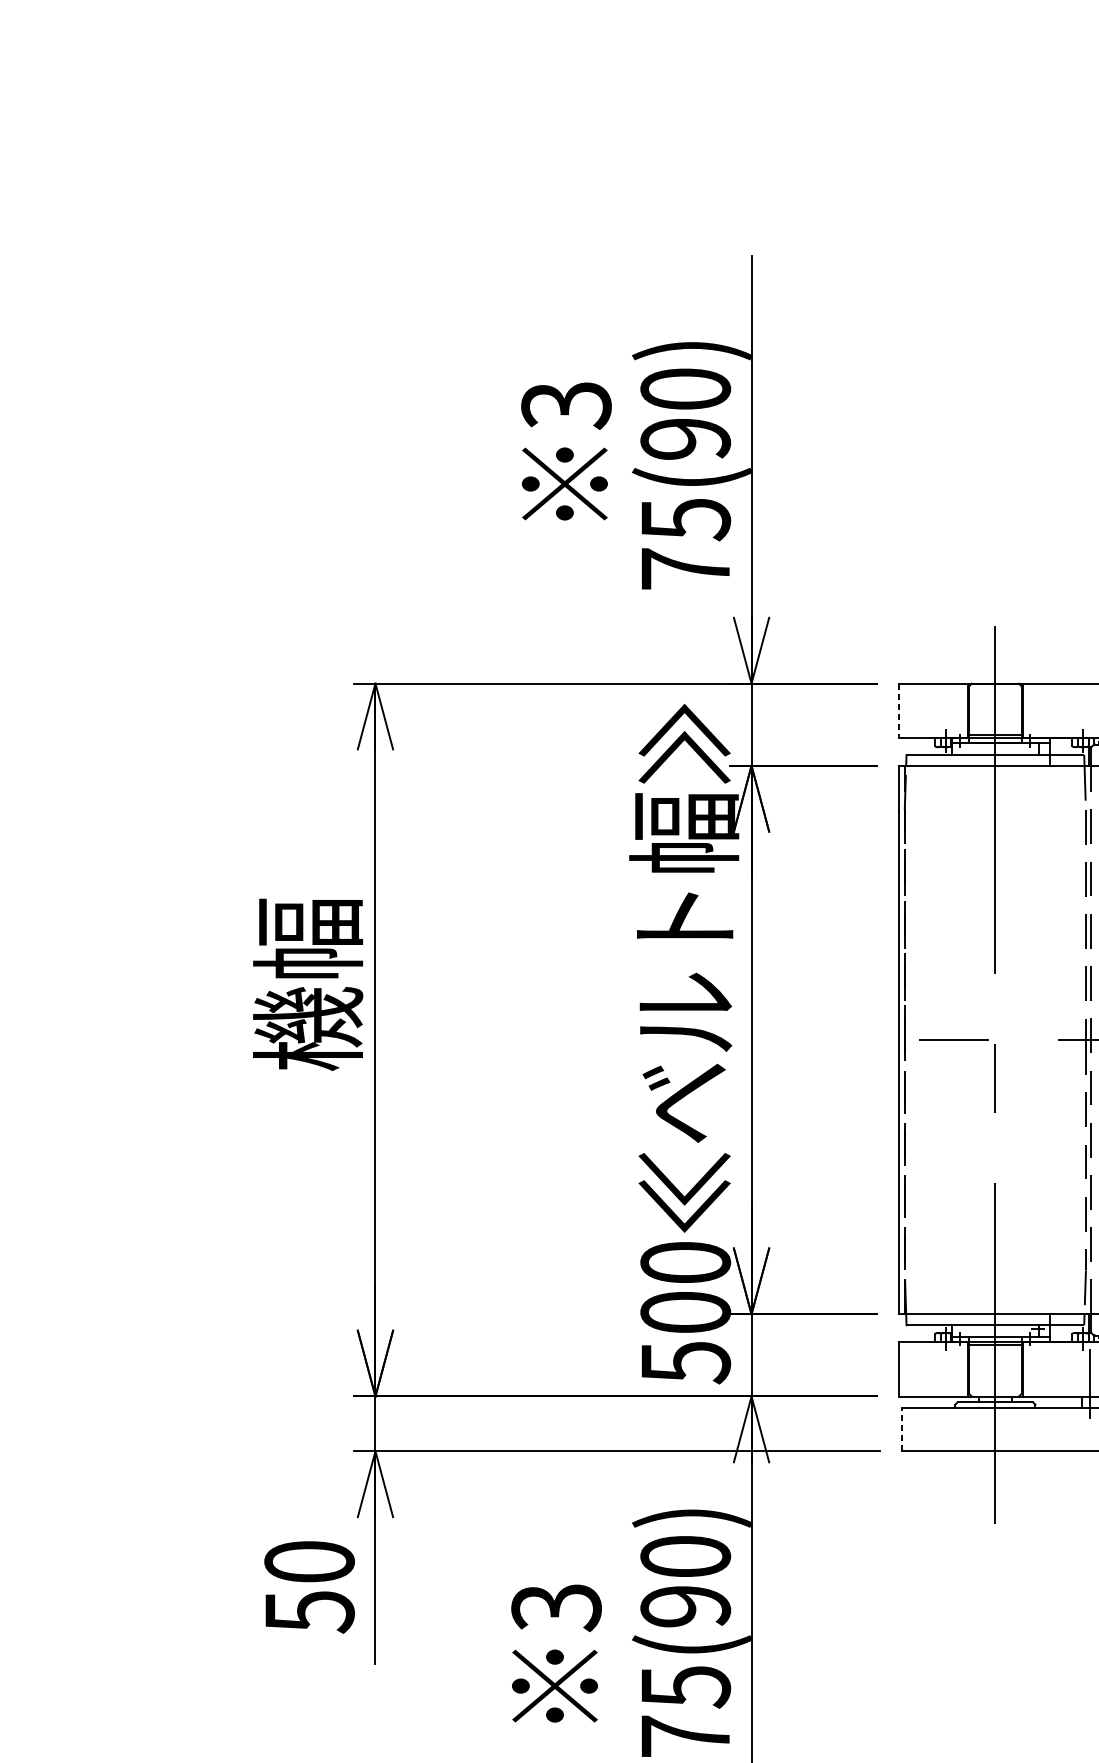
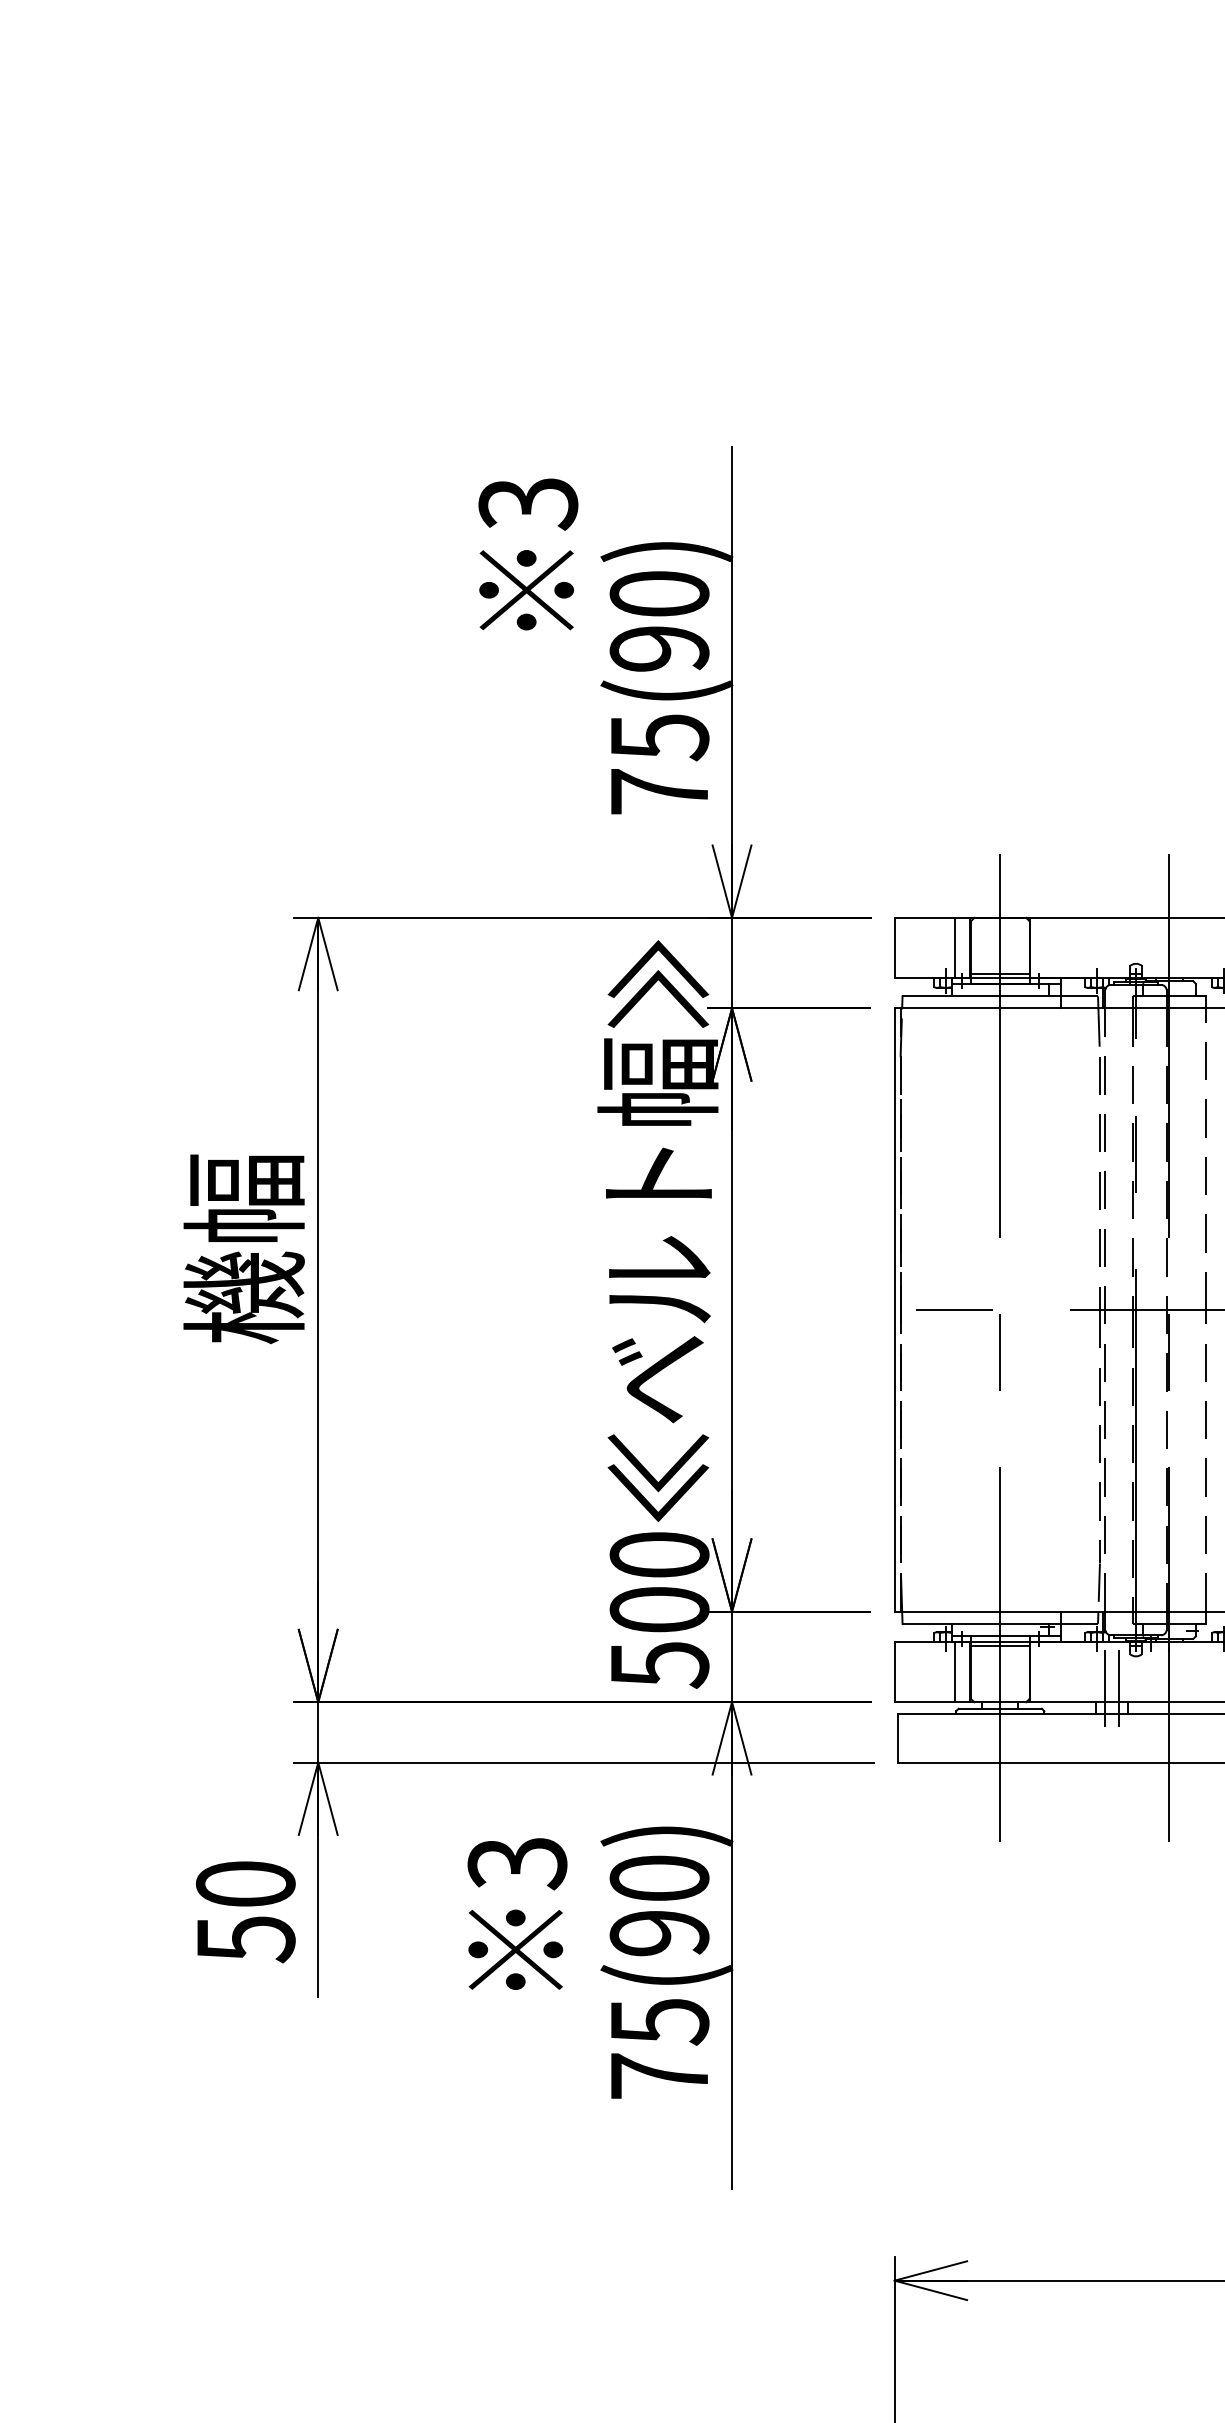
text: (566, 451) -> (528, 554), moved
line: (954, 710) -> (955, 947), added
line: (899, 711) -> (894, 948), dashed -> solid
line: (954, 1368) -> (955, 1671), added
line: (901, 1428) -> (897, 1737), dashed -> solid
text: (556, 1653) -> (517, 1913), moved

